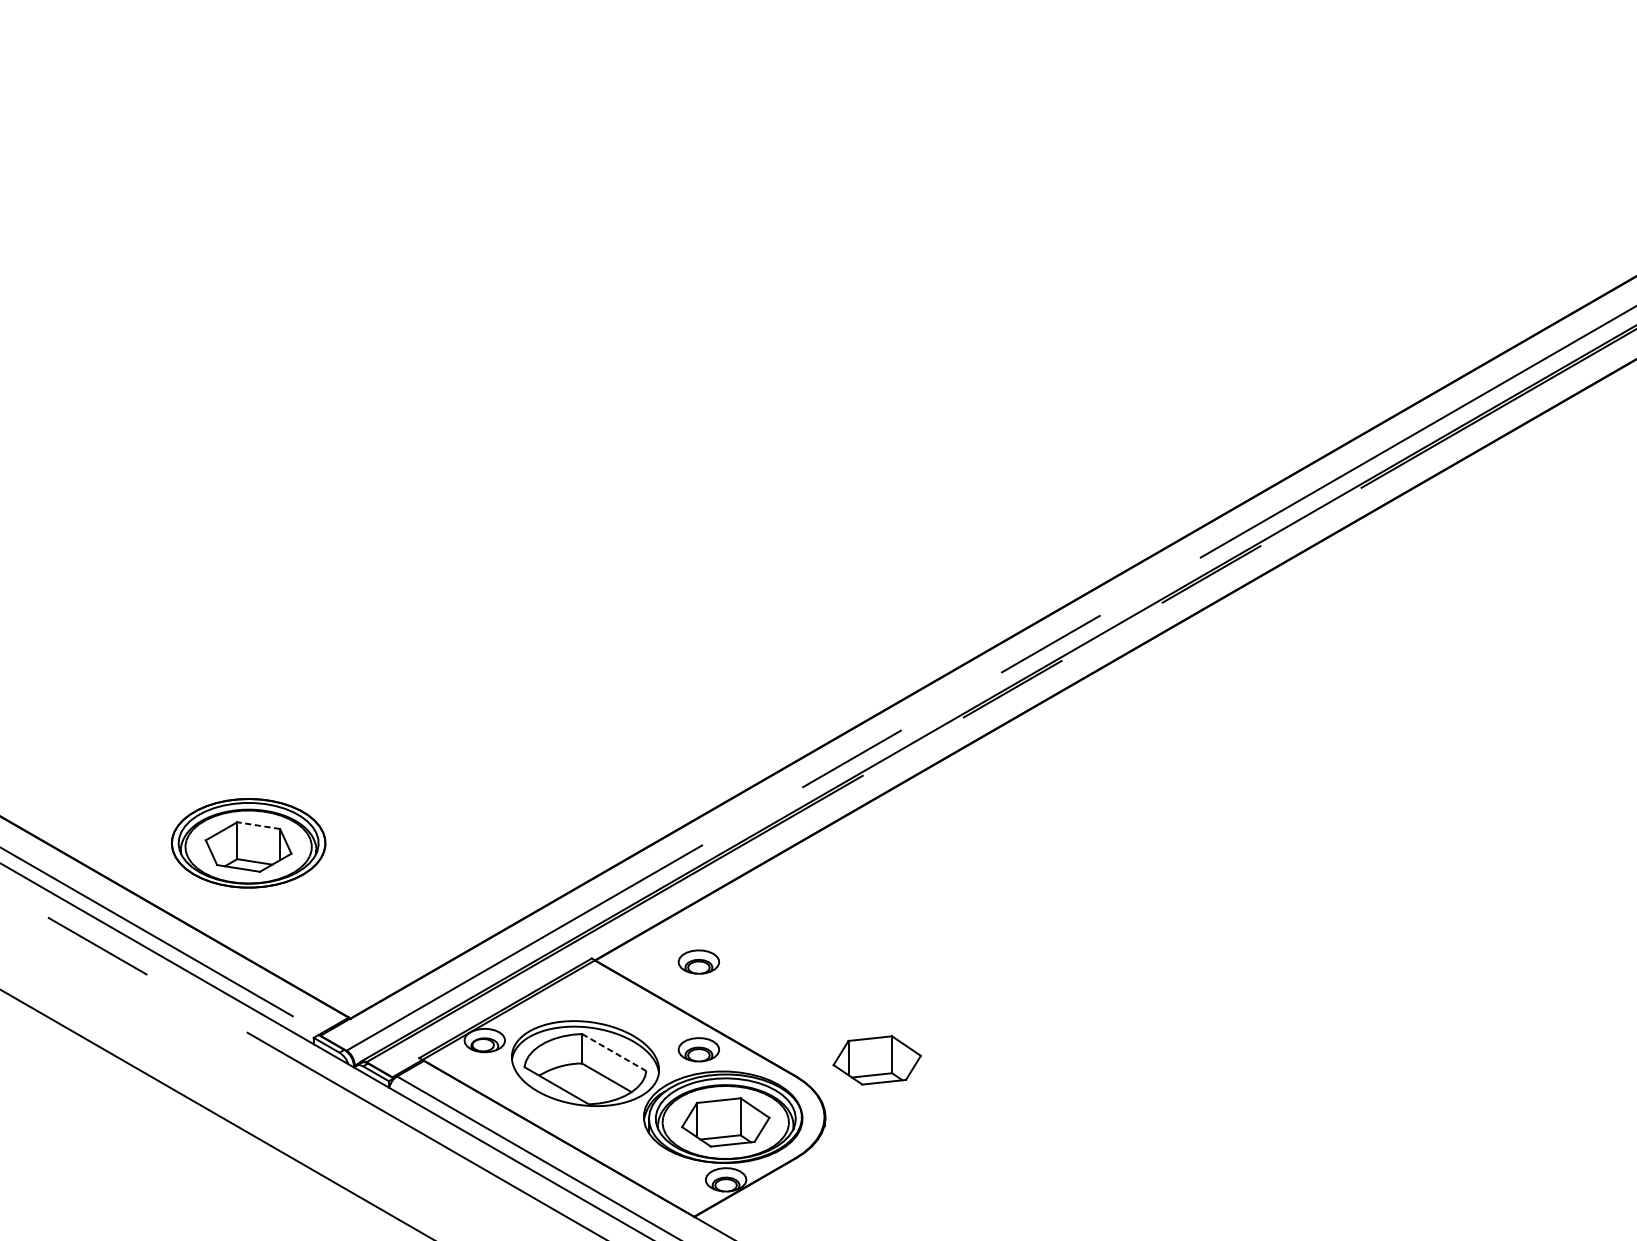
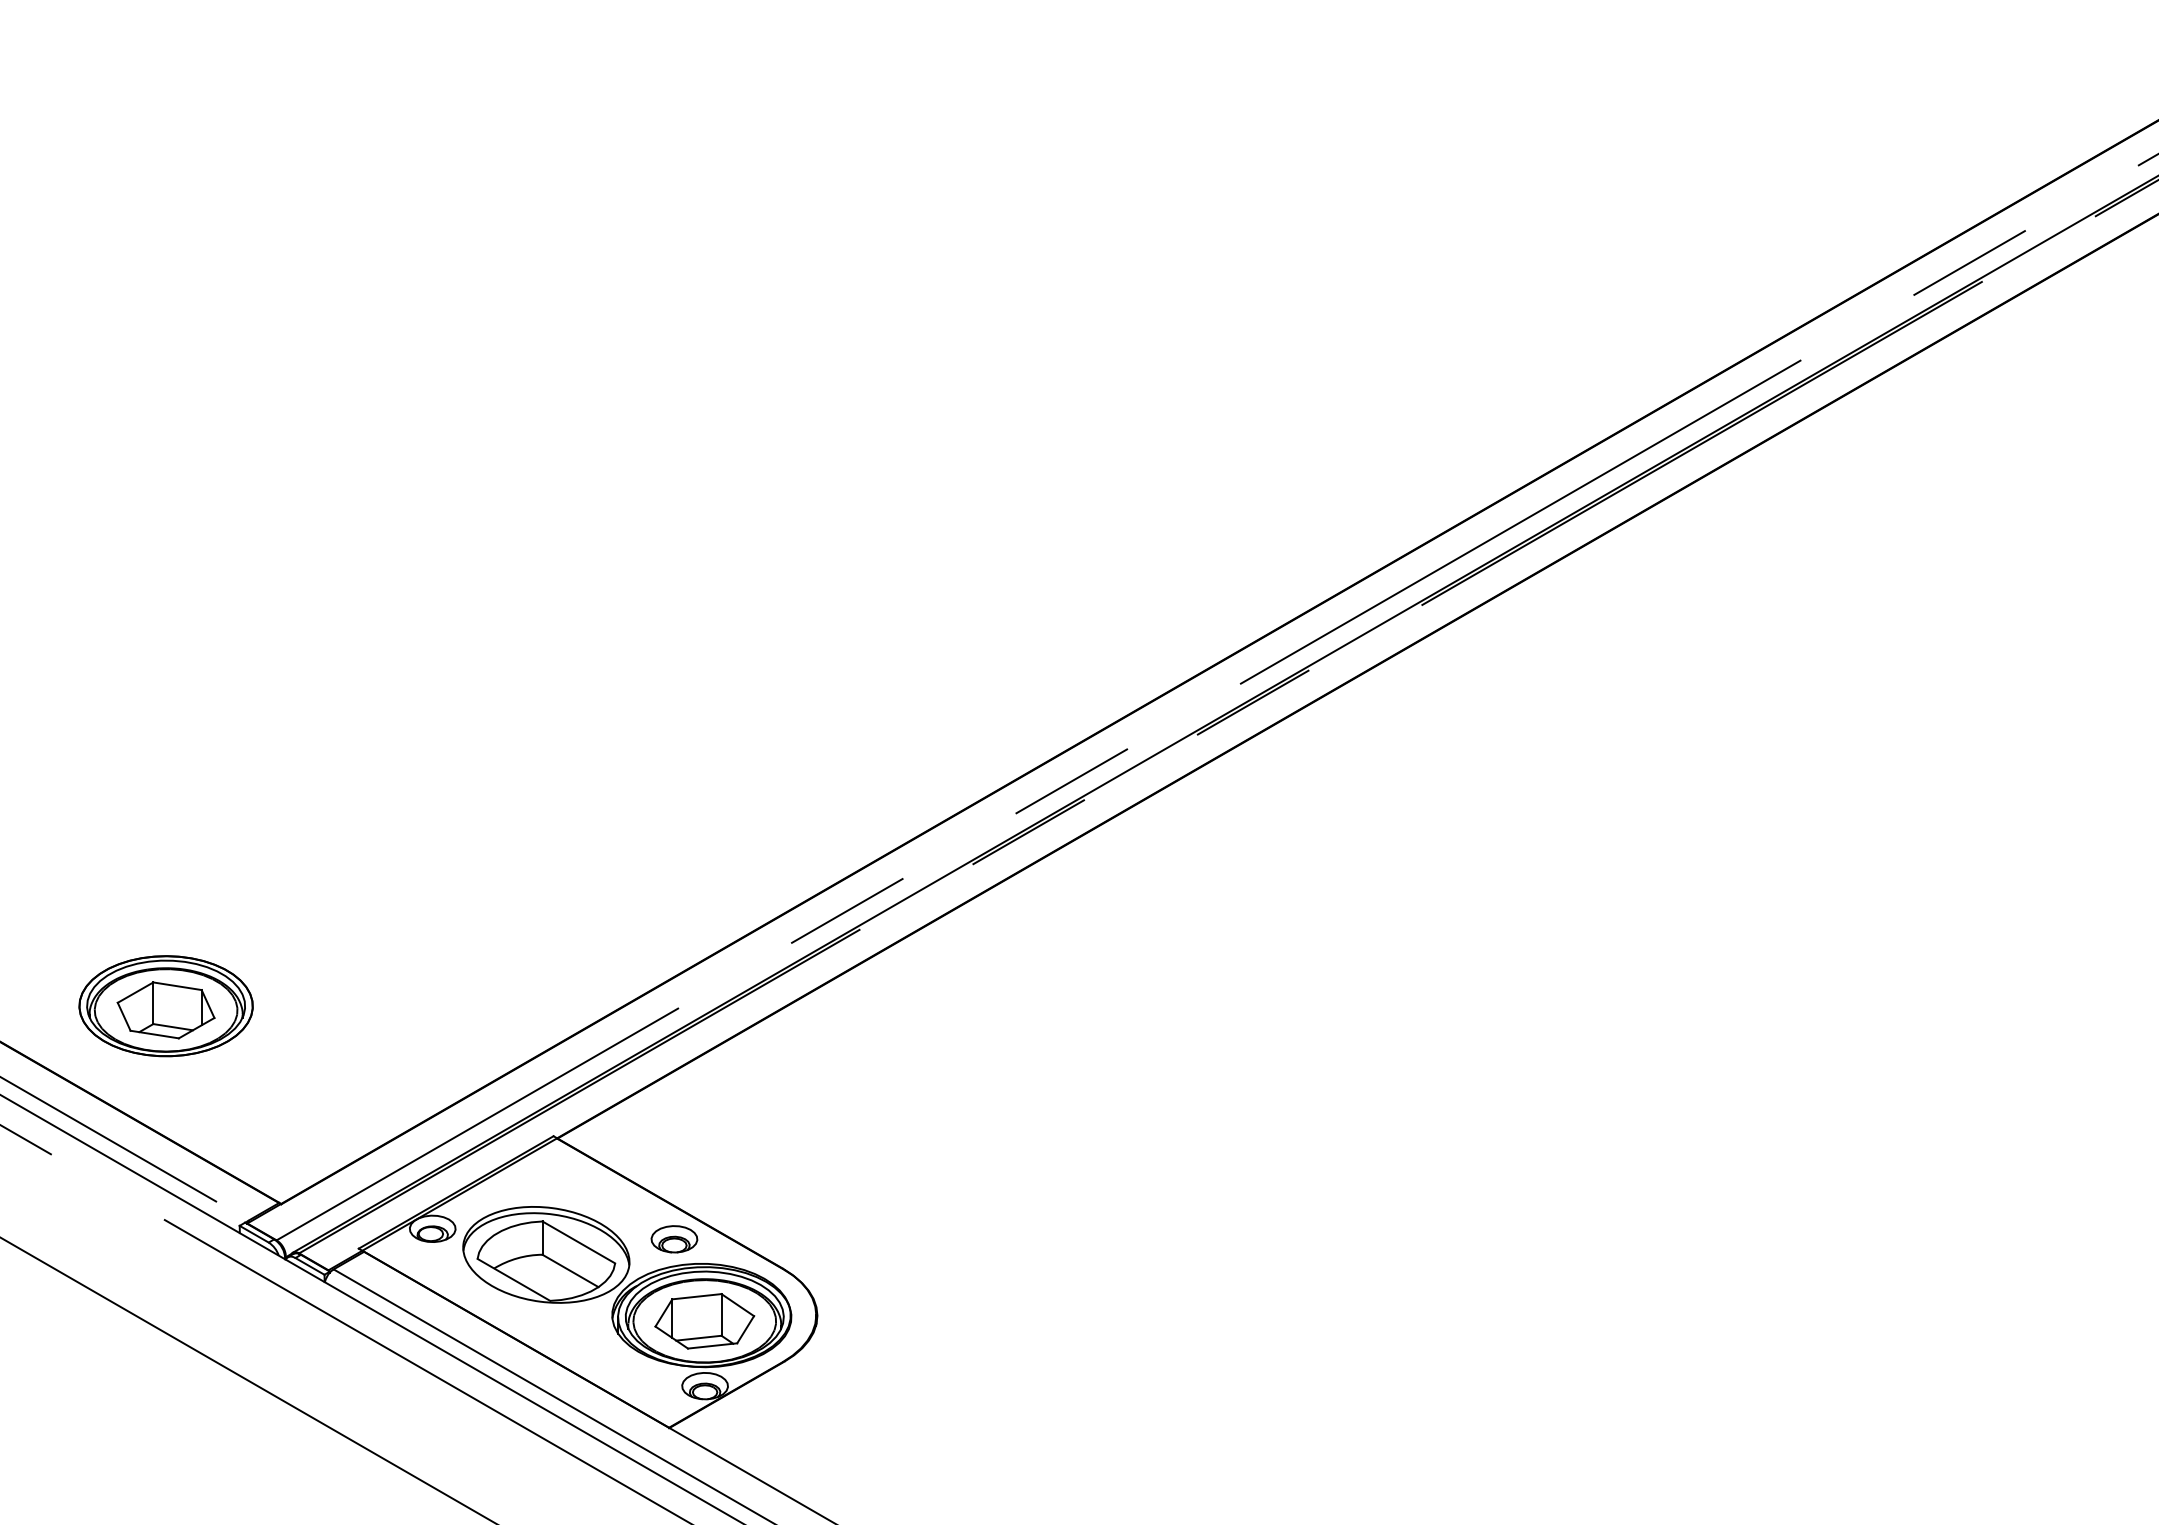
line: (258, 825) -> (177, 986), dashed -> solid
part: (698, 962) -> (674, 1140), removed
line: (613, 1052) -> (578, 1242), dashed -> solid
part: (877, 1060) -> (875, 1251), removed

